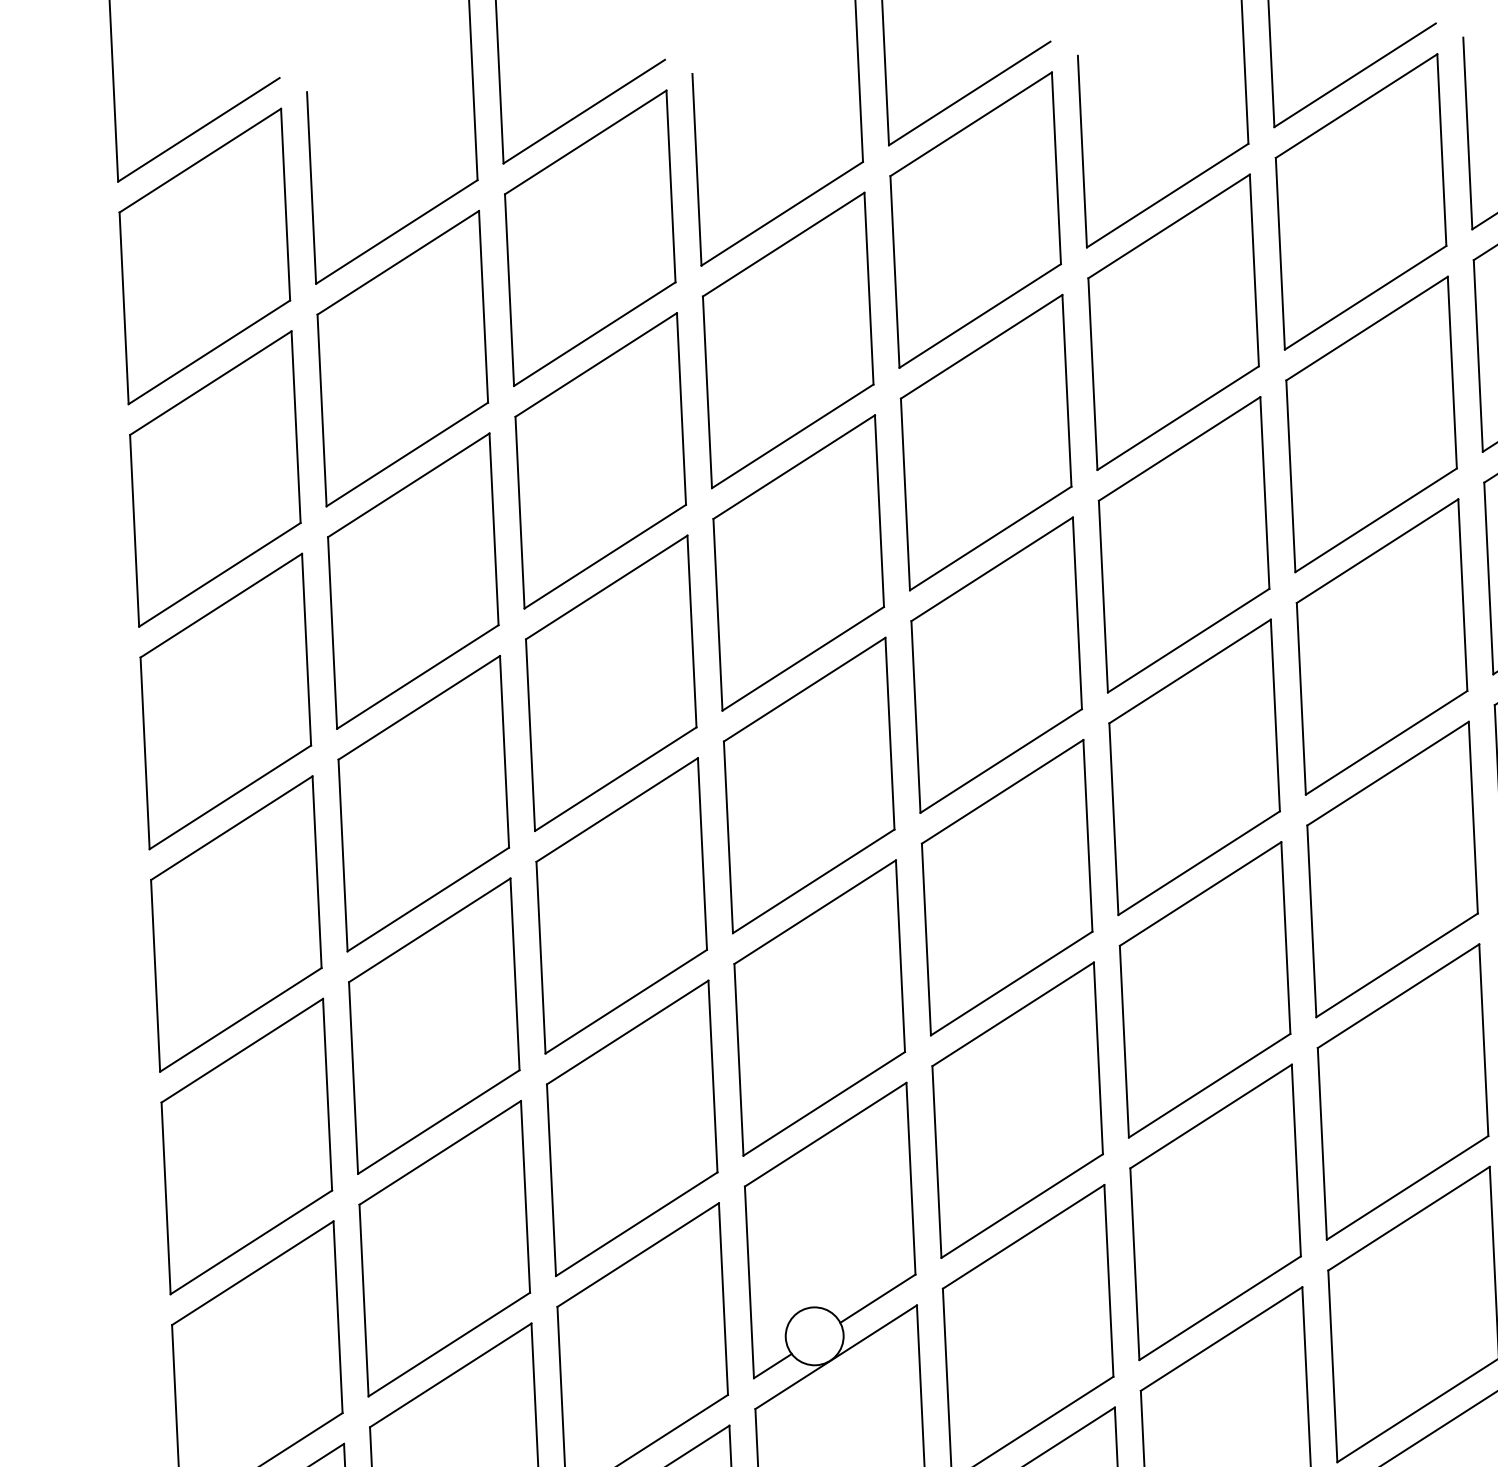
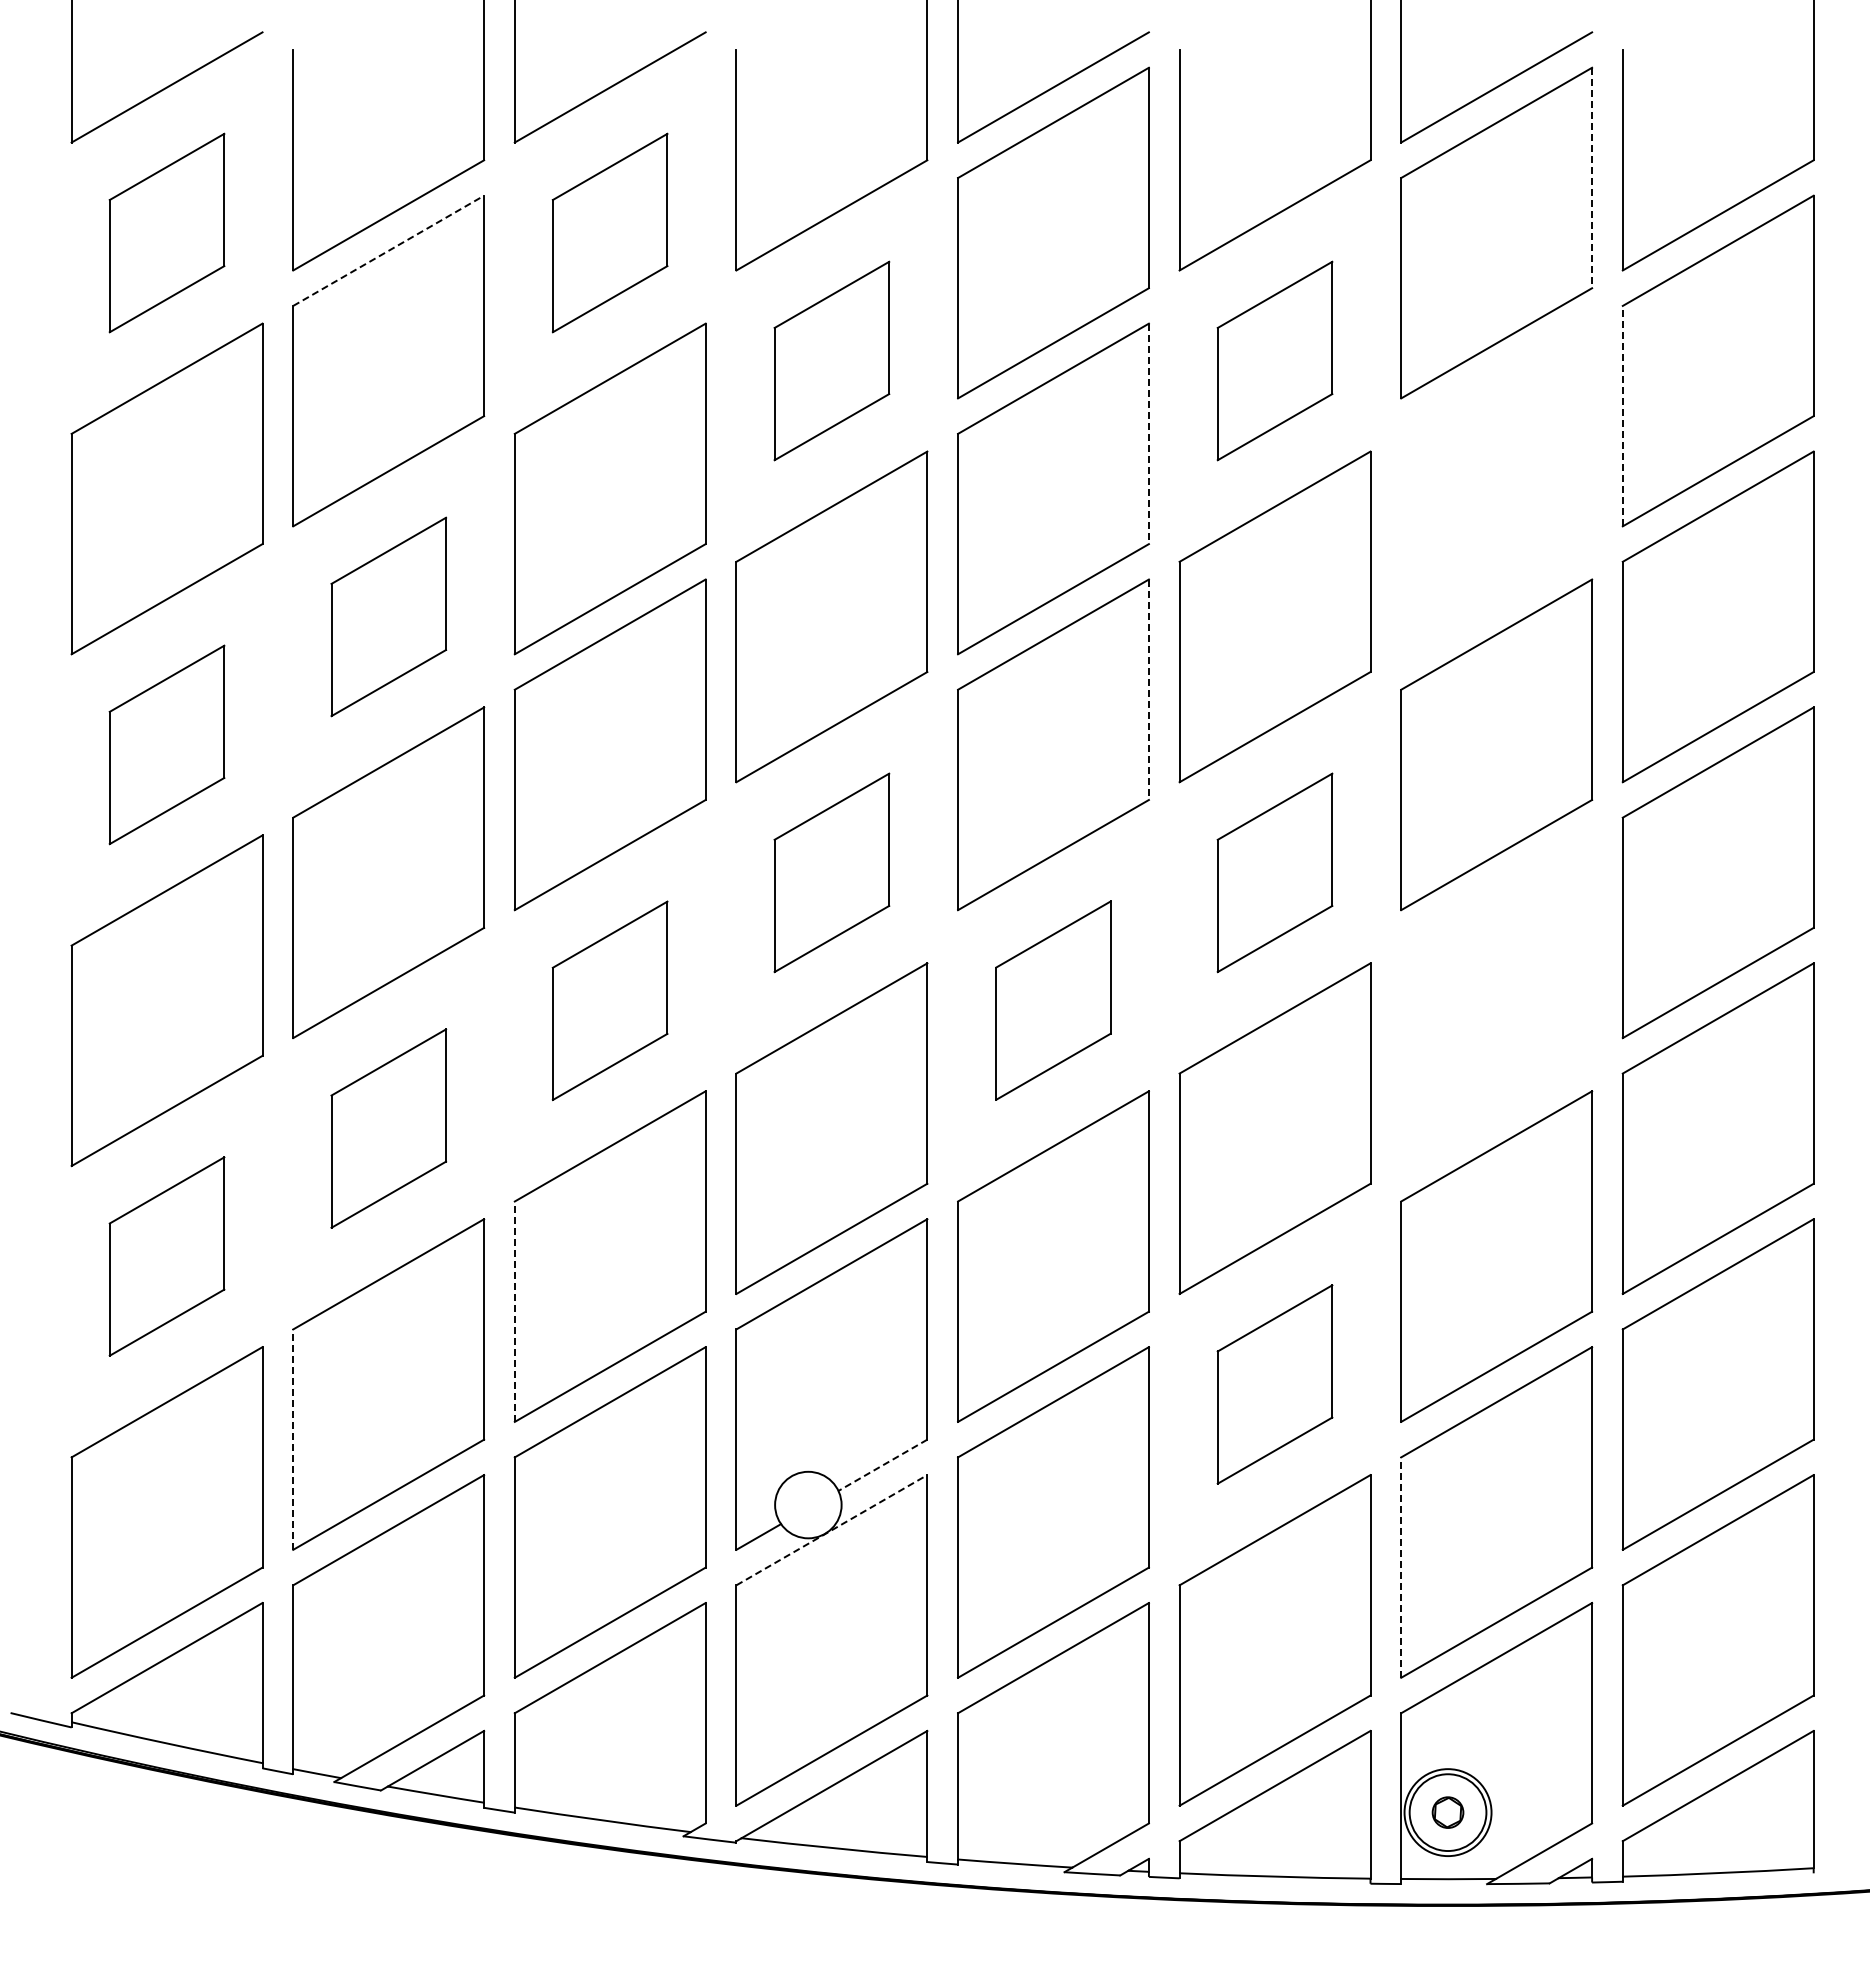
line: (1442, 150) -> (1592, 178), solid -> dashed
part: (589, 237) -> (609, 232), size x0.6
part: (204, 255) -> (166, 232), size x0.6
line: (399, 262) -> (389, 250), solid -> dashed
part: (1173, 321) -> (1274, 360), size x0.6
part: (787, 340) -> (831, 360), size x0.6
line: (1478, 355) -> (1622, 415), solid -> dashed
line: (1066, 391) -> (1148, 434), solid -> dashed
part: (1371, 424) -> (1496, 488), removed
part: (413, 580) -> (388, 616), size x0.6
line: (1077, 614) -> (1148, 690), solid -> dashed
part: (225, 701) -> (166, 744), size x0.6
part: (1194, 767) -> (1274, 872), size x0.6
part: (808, 785) -> (831, 872), size x0.6
part: (1392, 869) -> (1496, 1000), removed
part: (1007, 887) -> (1053, 1000), size x0.6
part: (621, 905) -> (609, 1000), size x0.6
part: (434, 1026) -> (388, 1128), size x0.6
part: (246, 1146) -> (166, 1256), size x0.6
line: (551, 1180) -> (514, 1311), solid -> dashed
part: (1215, 1212) -> (1274, 1384), size x0.6
line: (877, 1298) -> (882, 1465), solid -> dashed
line: (364, 1300) -> (293, 1439), solid -> dashed
line: (836, 1356) -> (832, 1529), solid -> dashed
line: (1333, 1366) -> (1401, 1567), solid -> dashed

